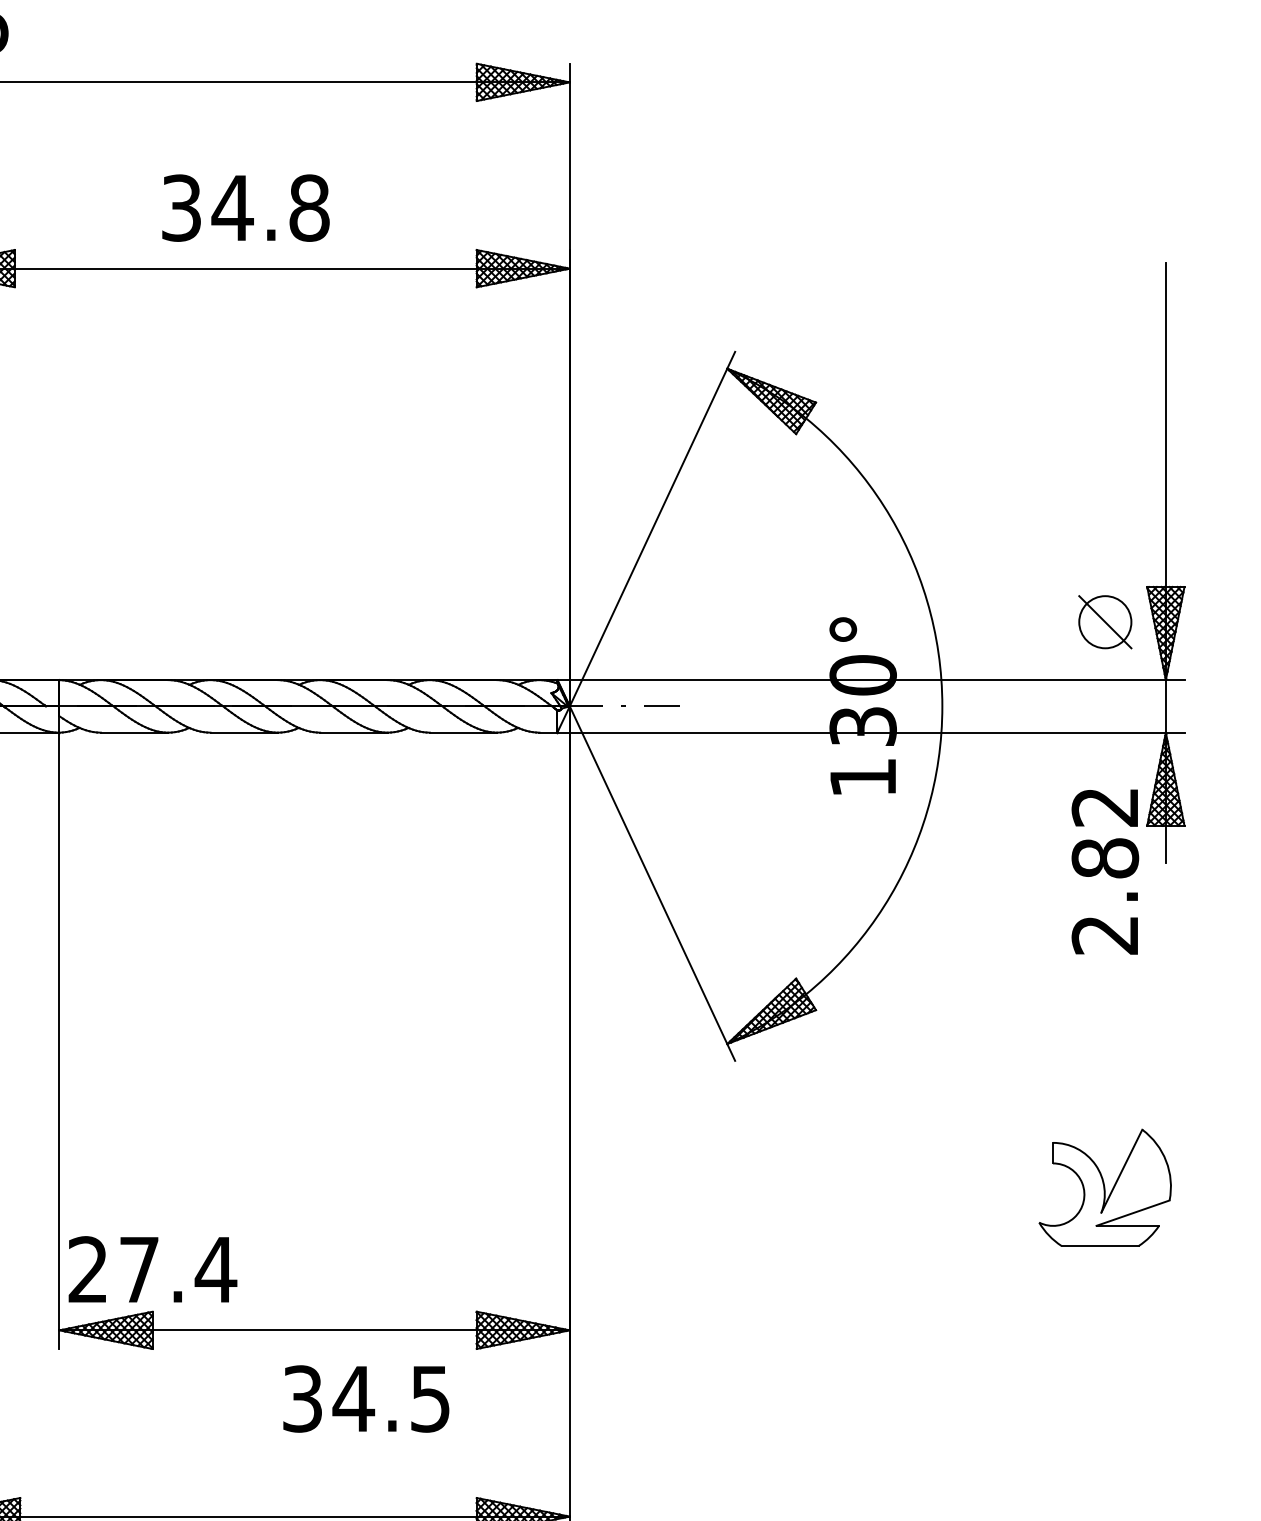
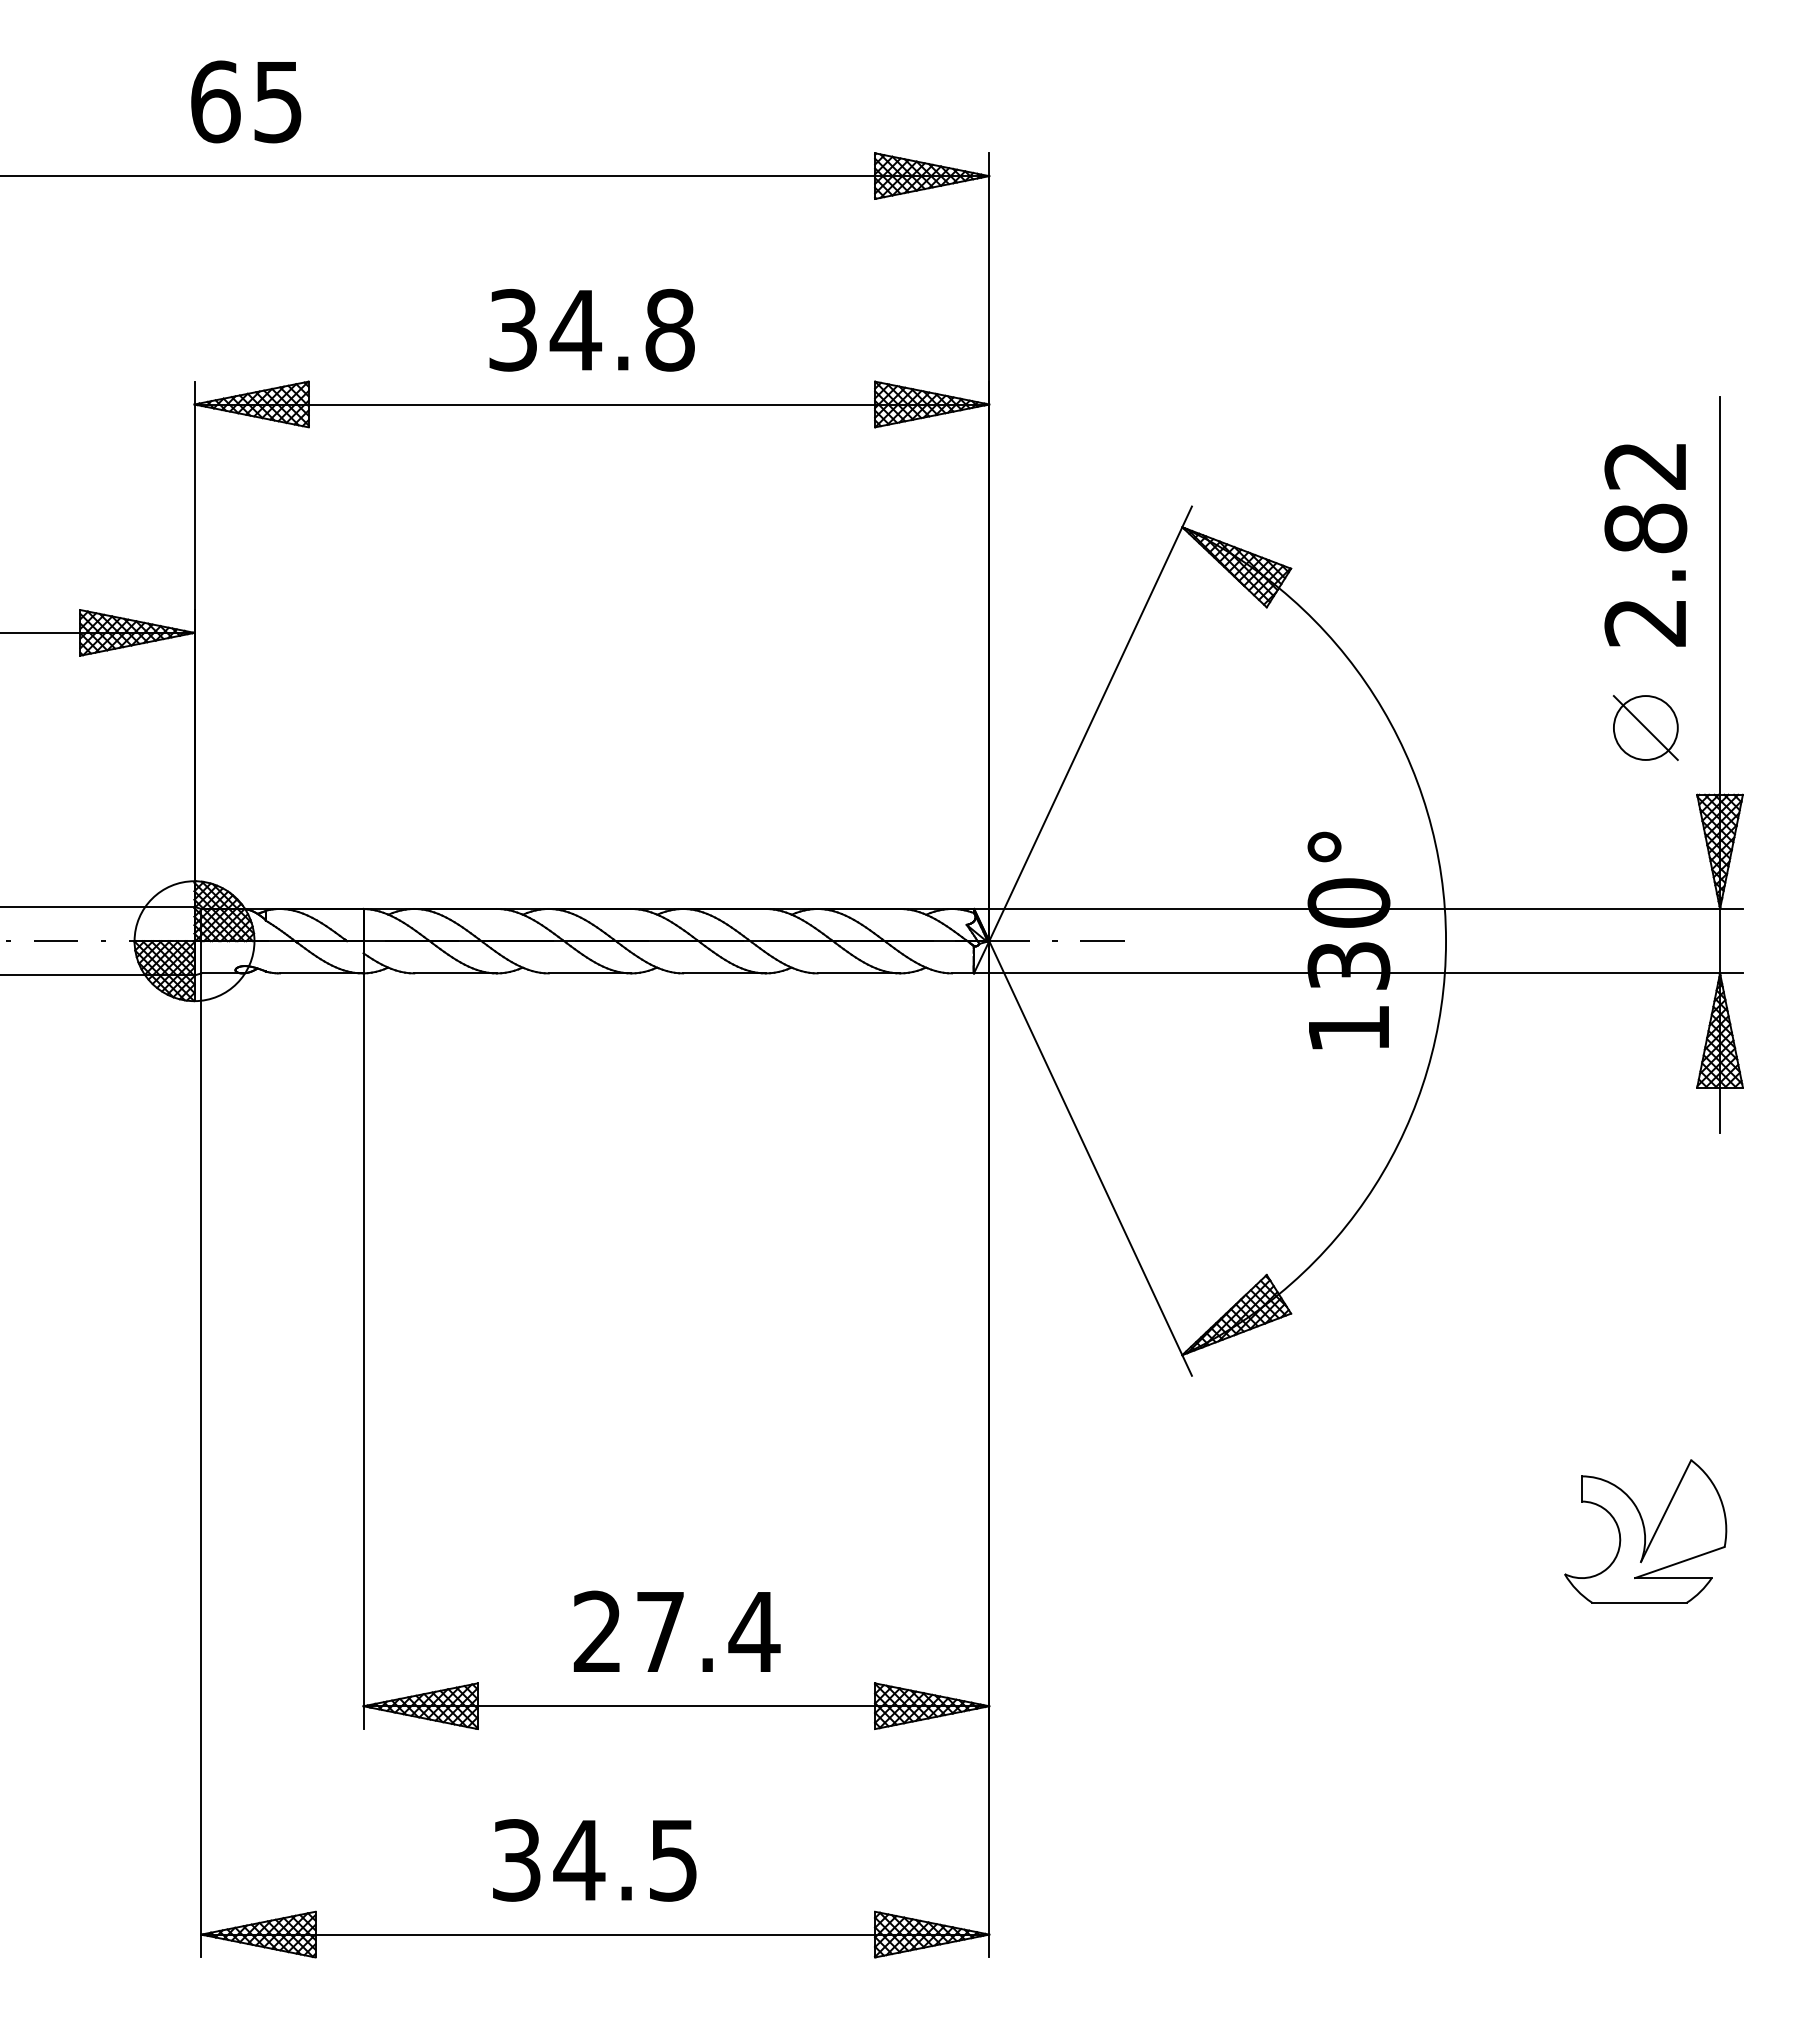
part: (1105, 621) -> (1645, 727), moved
text: (1105, 872) -> (1645, 545), moved
text: (152, 1268) -> (676, 1630), moved
text: (366, 1399) -> (594, 1860), moved

